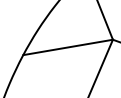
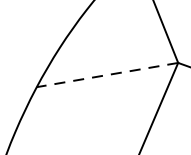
line: (67, 47) -> (106, 75), solid -> dashed

